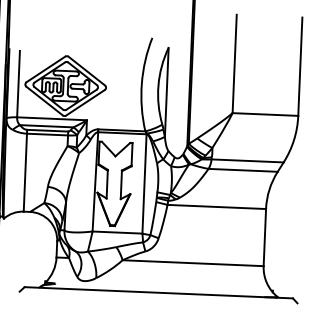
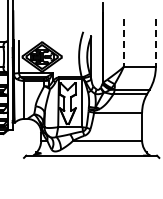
line: (233, 63) -> (123, 42), solid -> dashed
line: (299, 66) -> (155, 42), solid -> dashed

